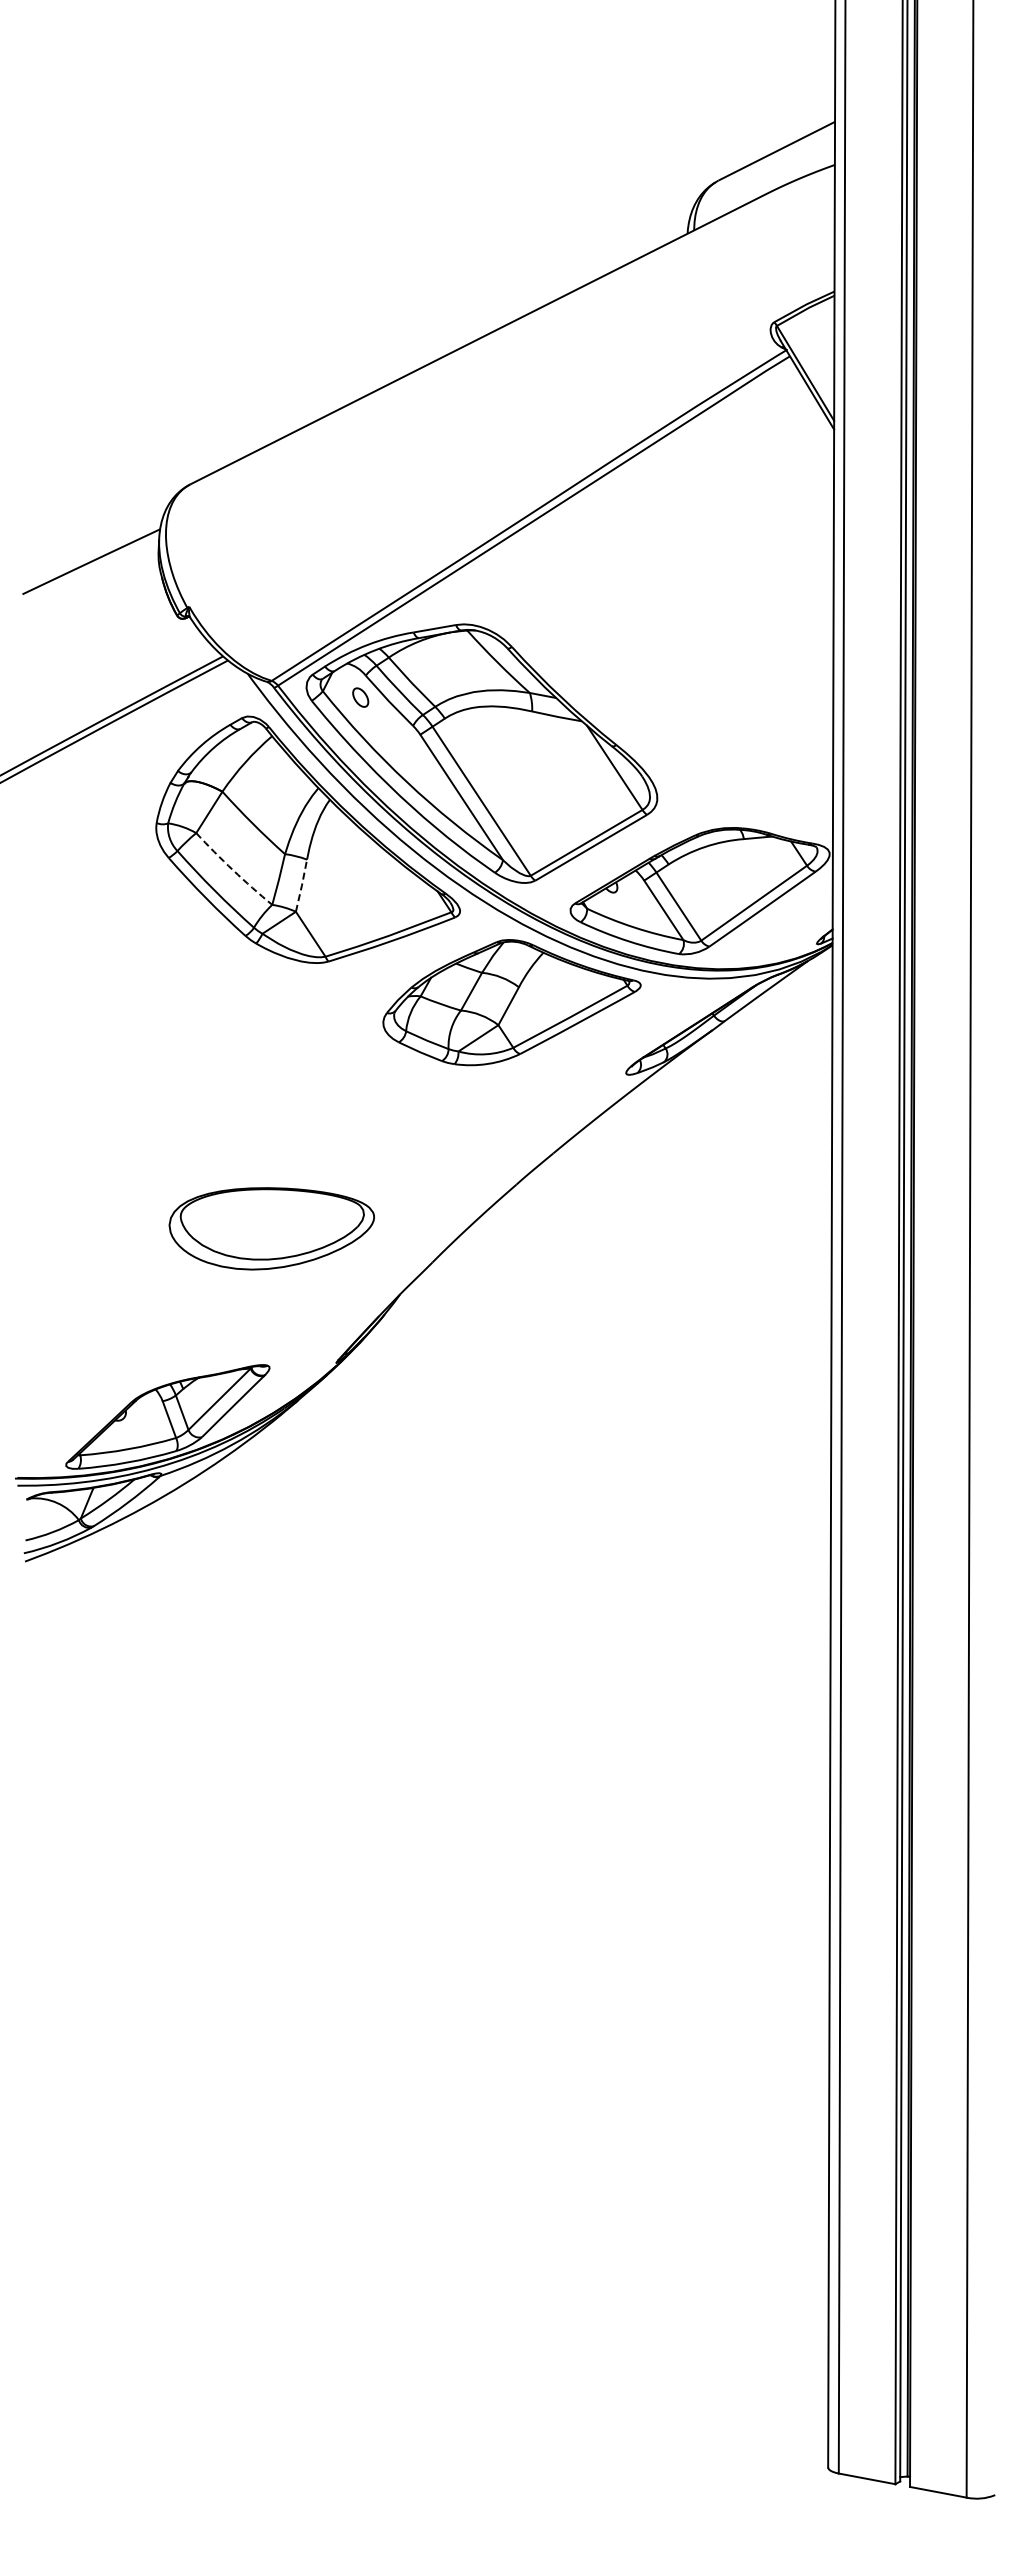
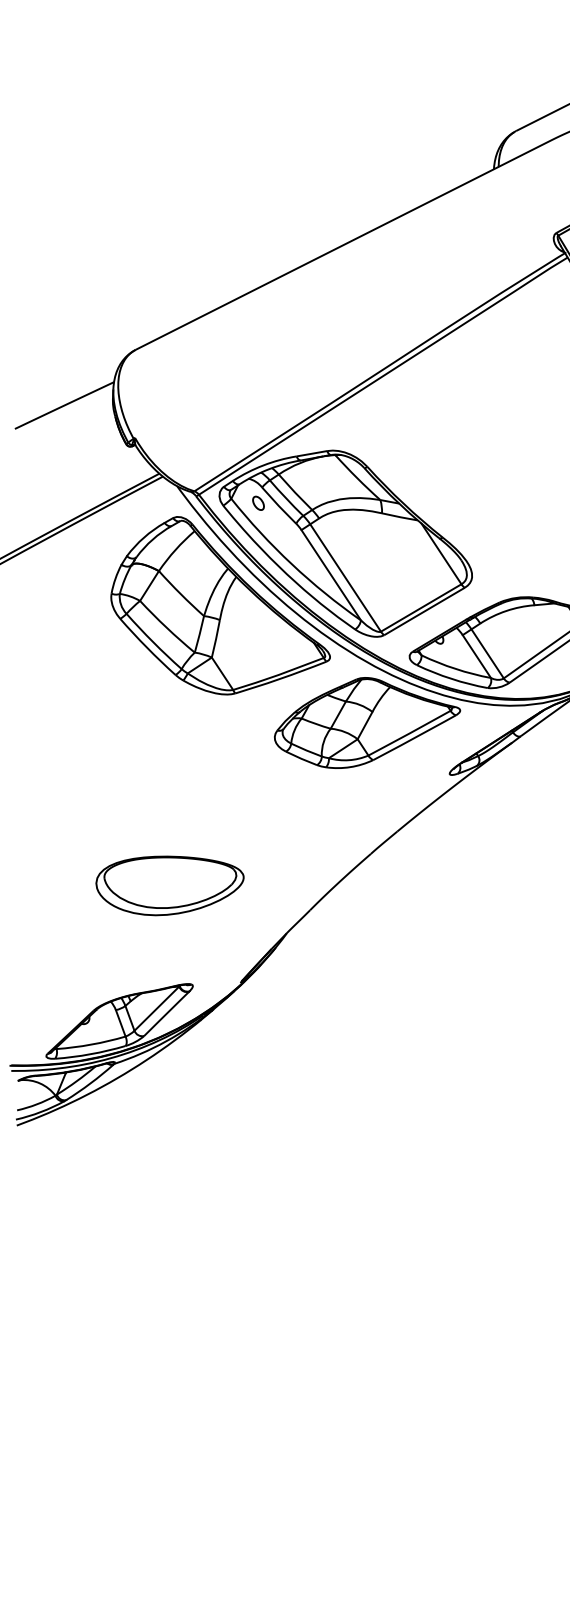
arc: (233, 870) -> (166, 627), dashed -> solid
line: (301, 885) -> (215, 638), dashed -> solid
part: (271, 1228) -> (169, 885), moved

